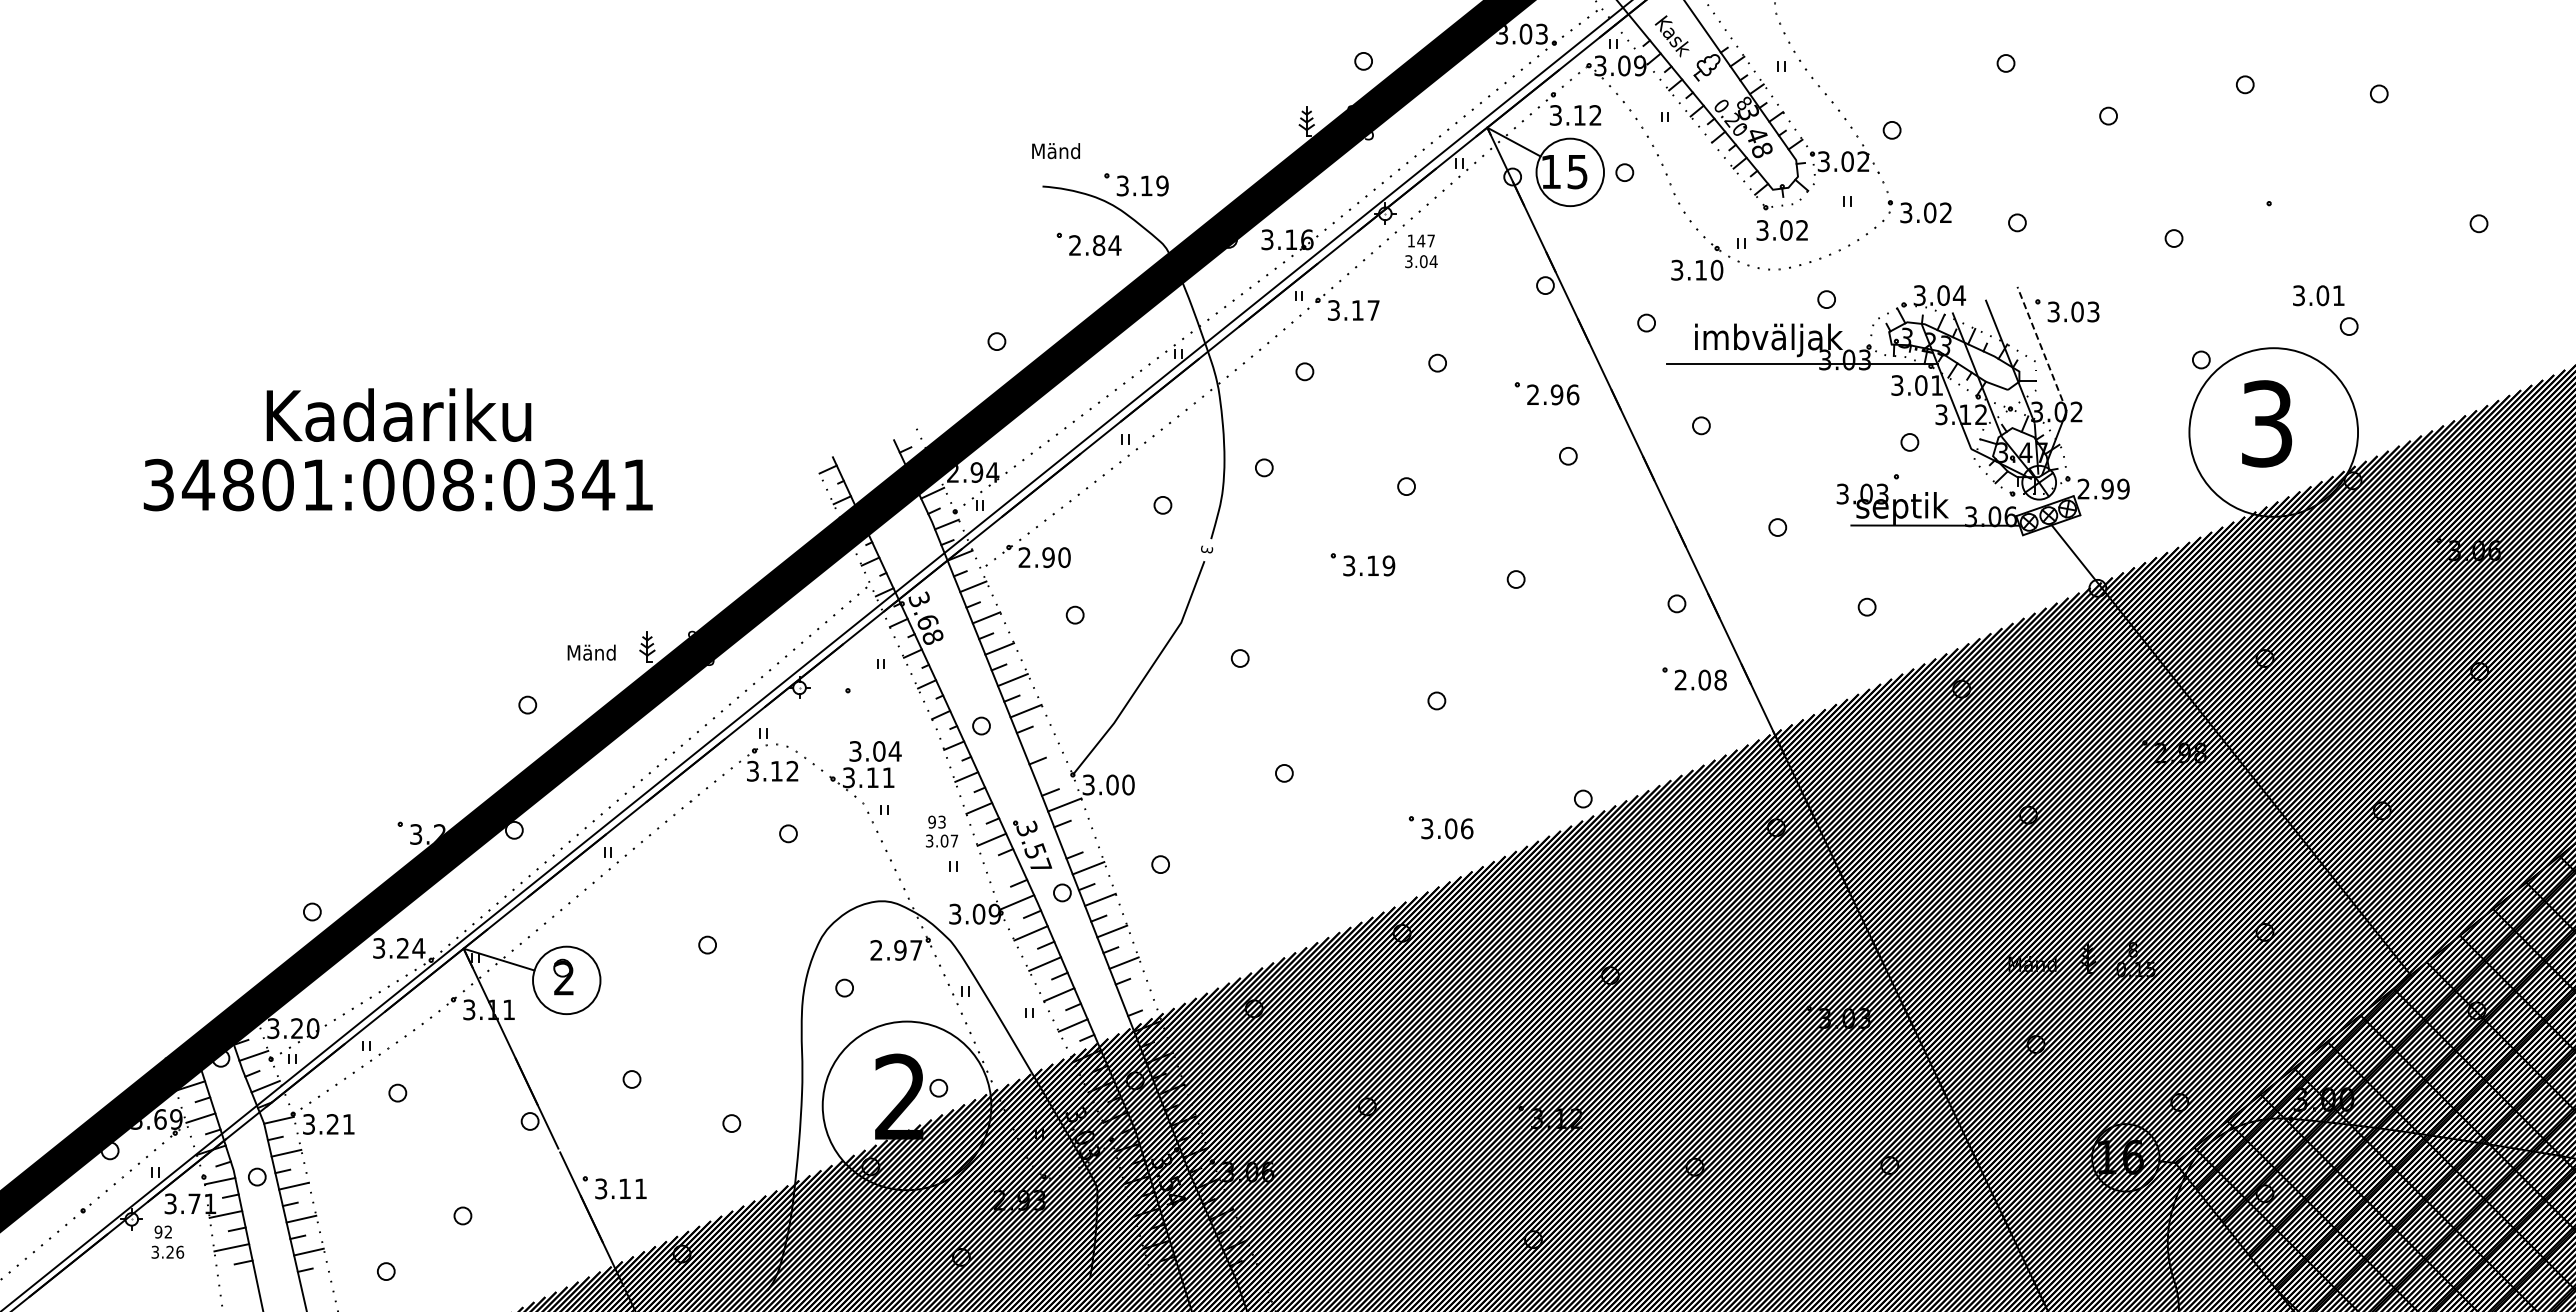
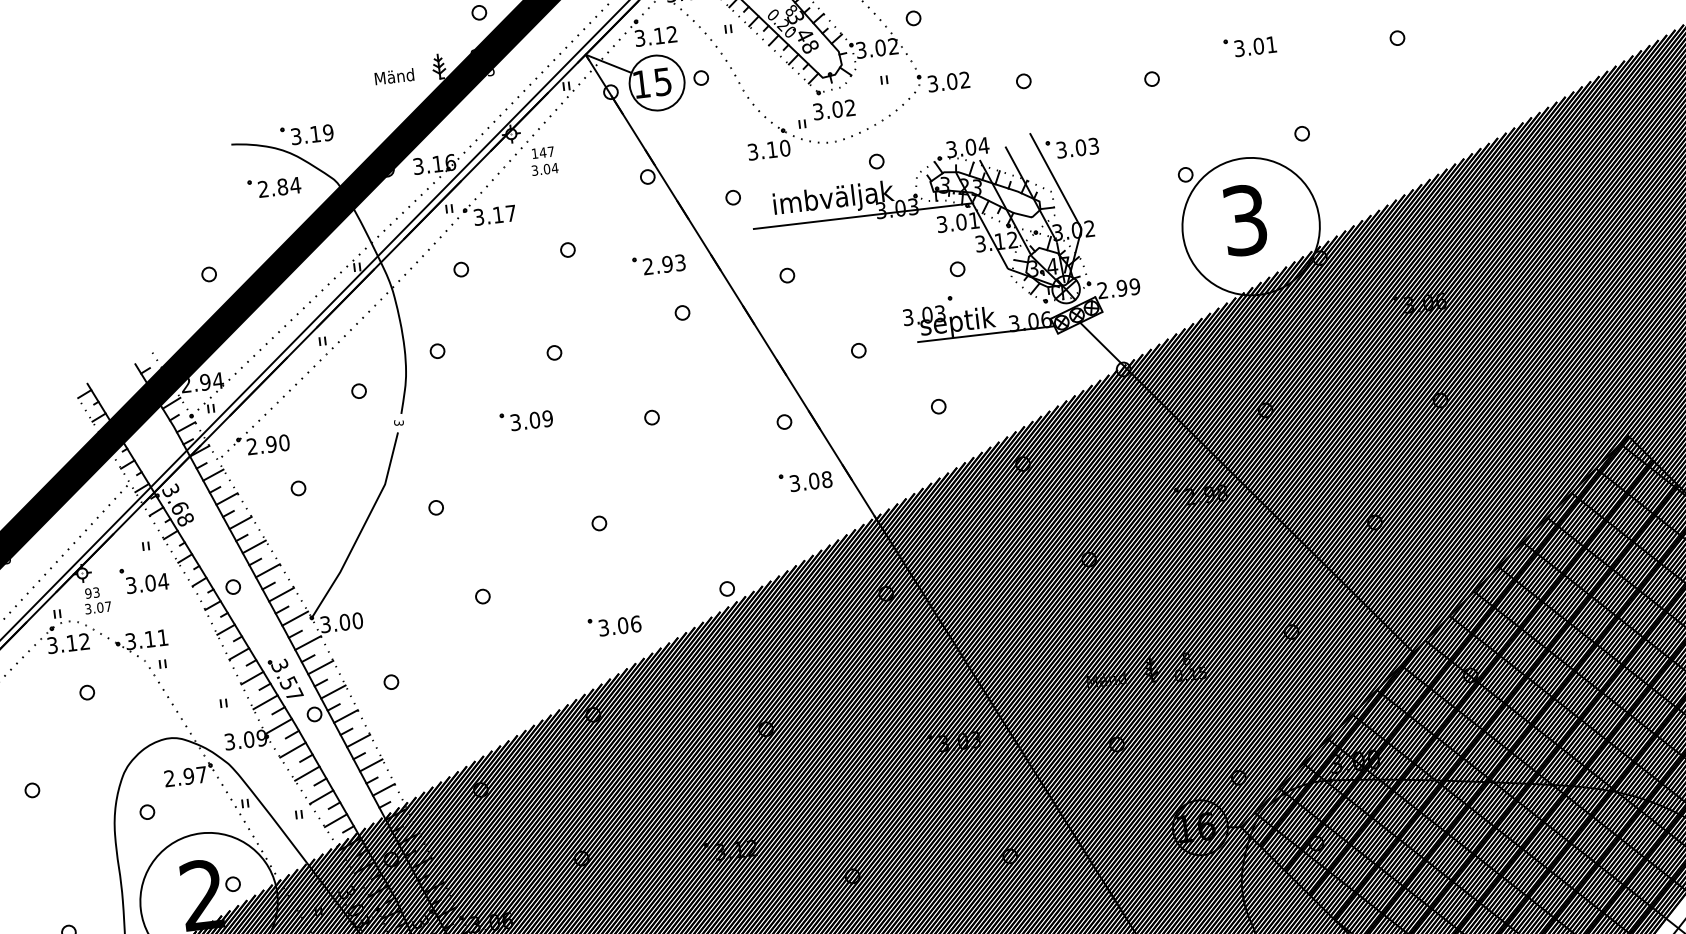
text: (1055, 151) -> (394, 77), moved
text: (2318, 295) -> (1255, 46), moved
line: (2042, 349) -> (1056, 181), dashed -> solid
text: (1572, 394) -> (680, 262), 2.96 -> 2.93
text: (1372, 565) -> (534, 419), 3.19 -> 3.09
text: (1680, 680) -> (794, 483), 2.08 -> 3.08
line: (1039, 741) -> (281, 594), added
text: (875, 751) -> (147, 583), moved
line: (1052, 773) -> (295, 618), added
text: (942, 831) -> (97, 600), moved
line: (1076, 836) -> (320, 667), added
line: (1004, 870) -> (265, 701), added
line: (1135, 994) -> (383, 789), added

